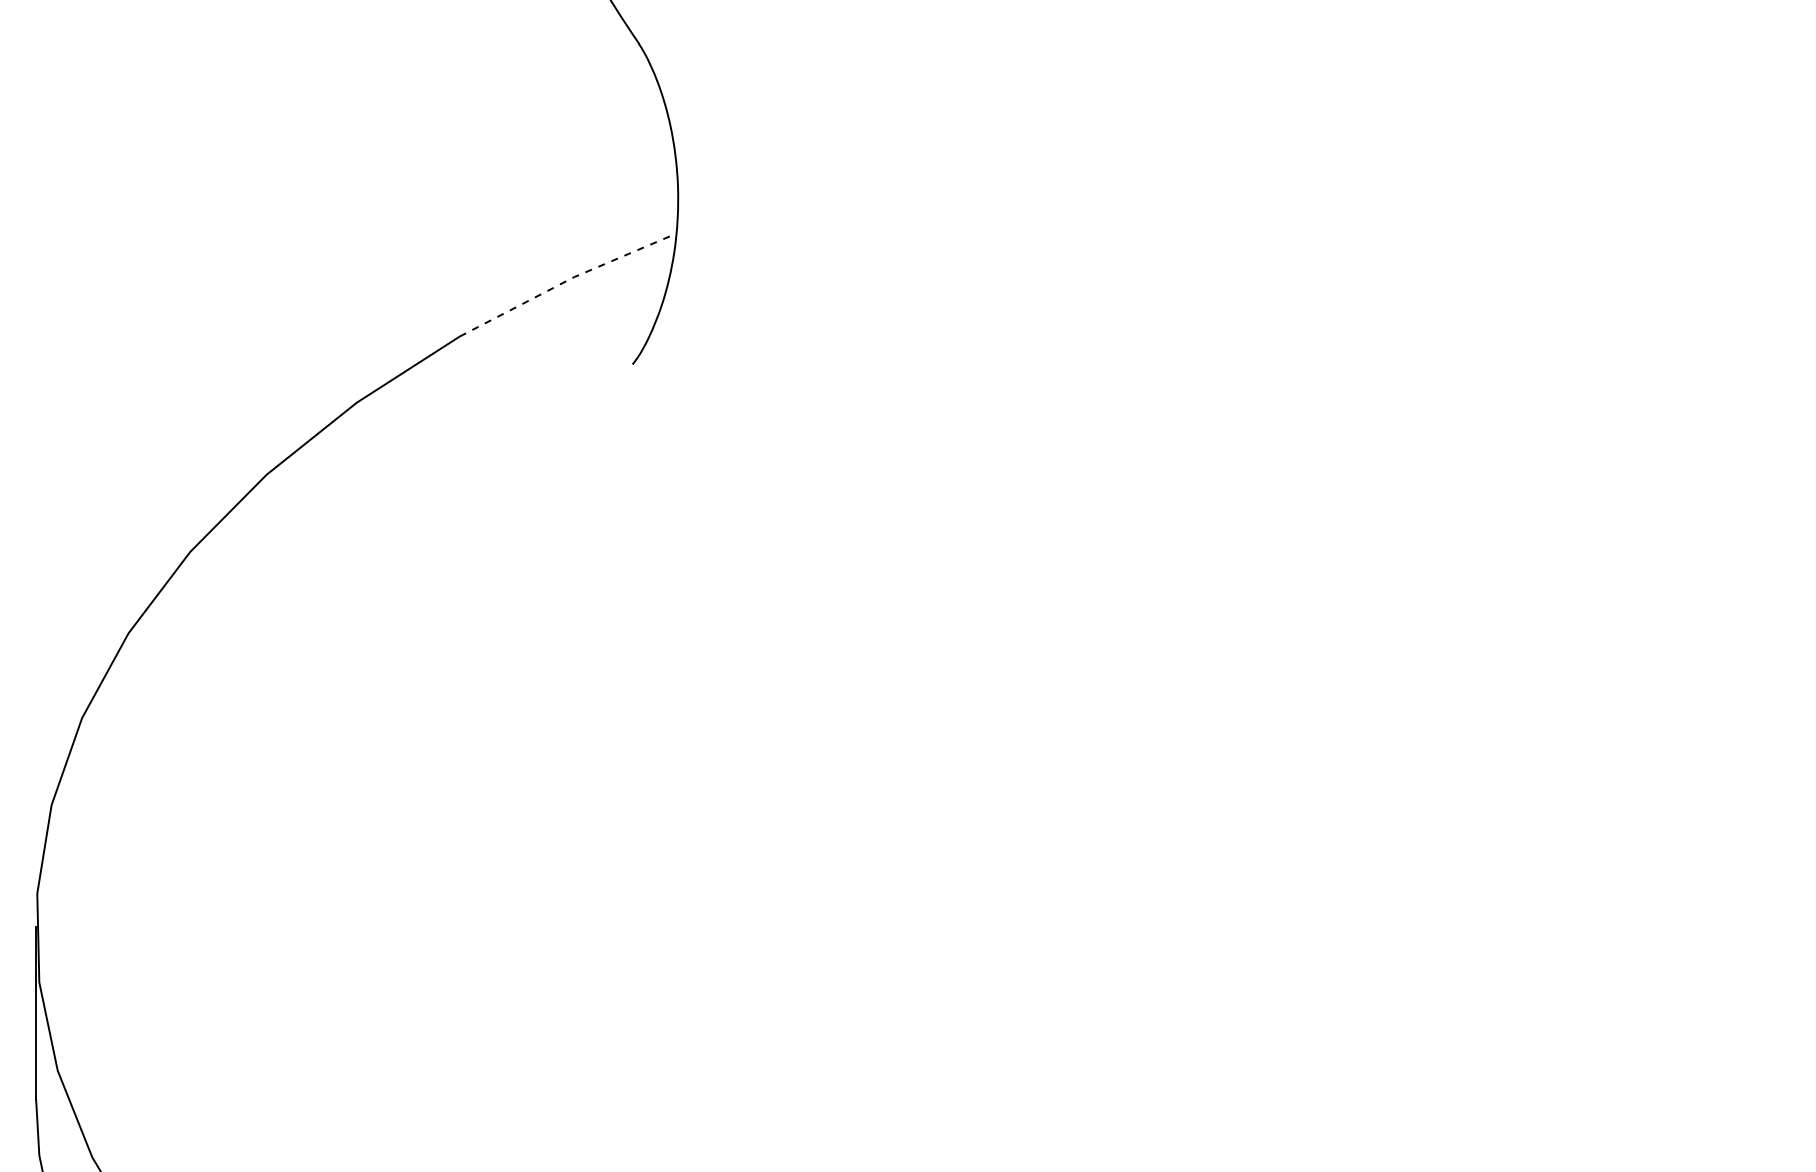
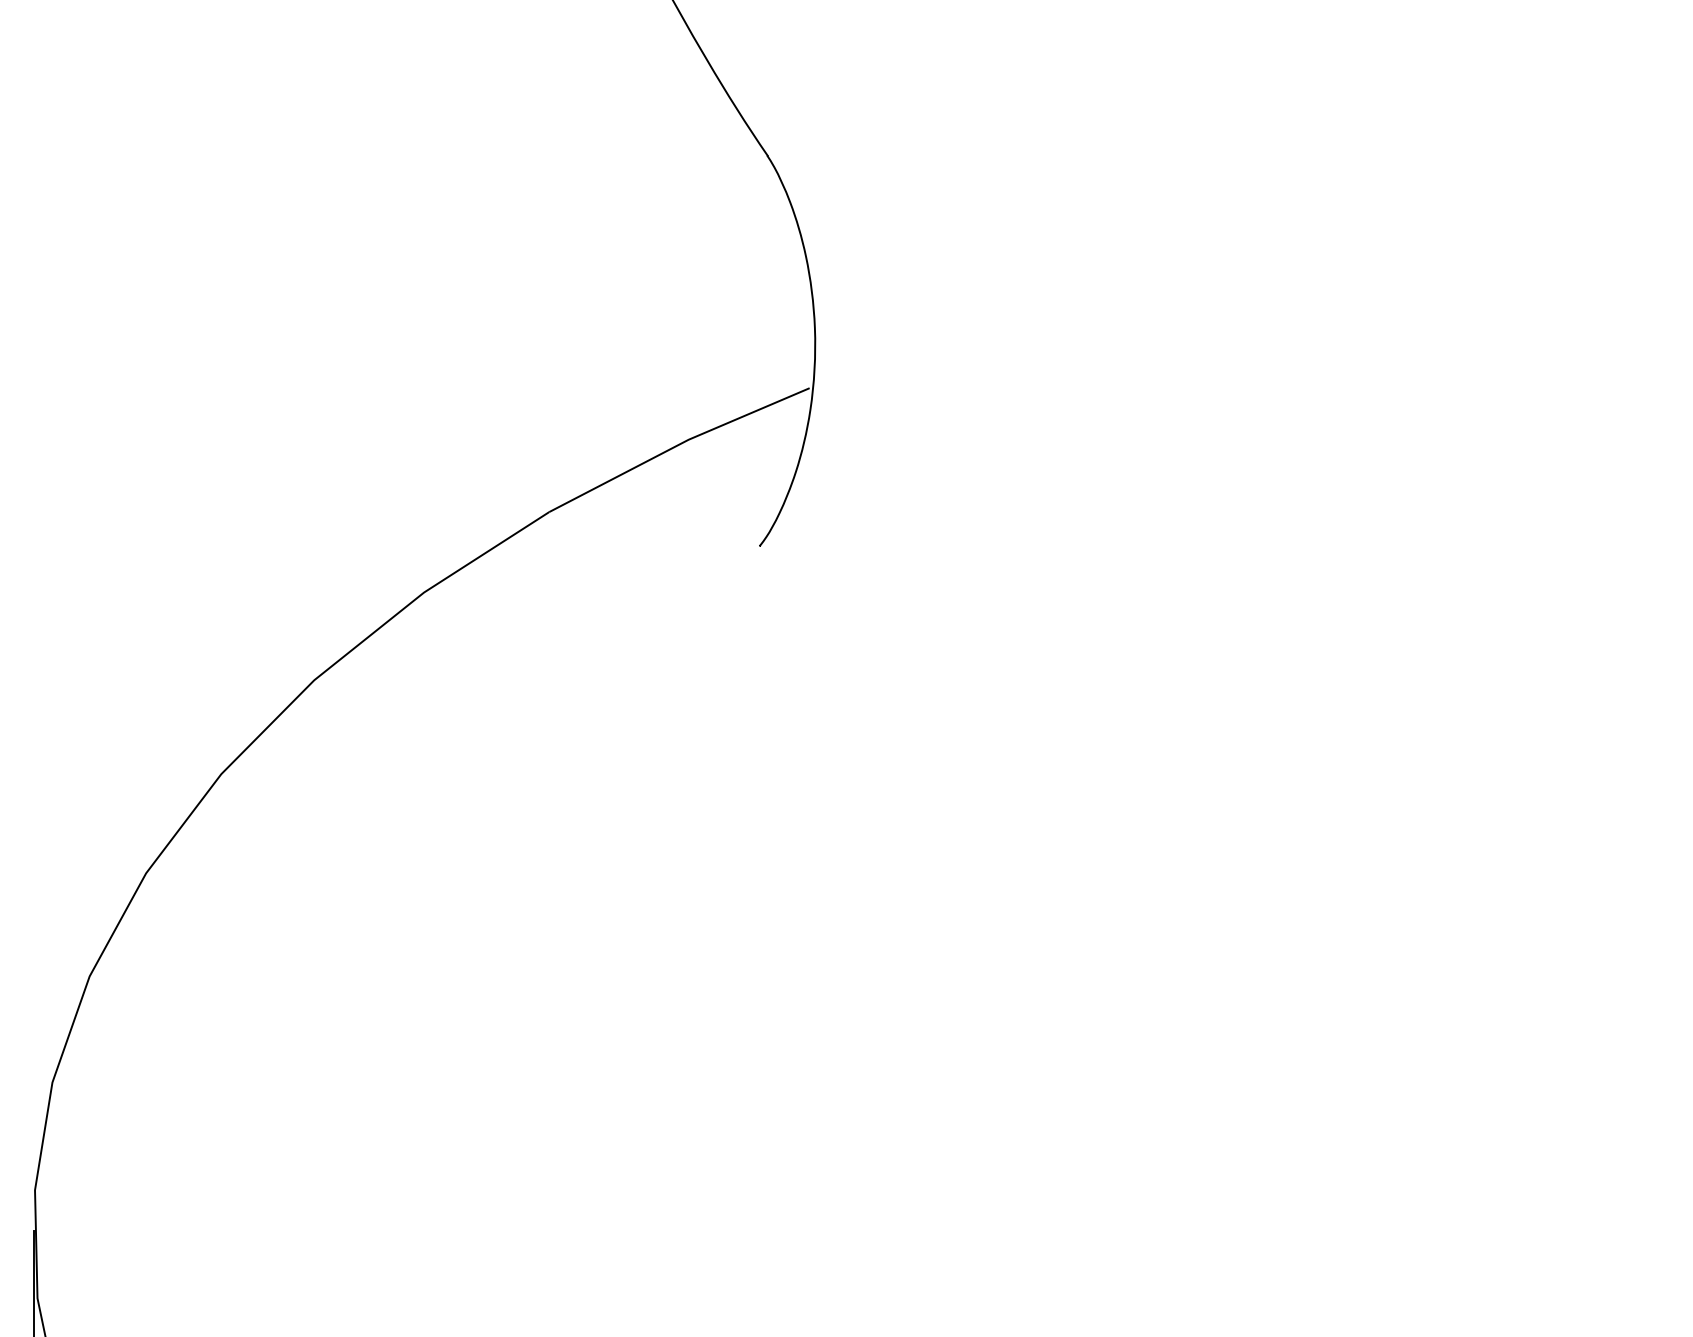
line: (565, 281) -> (678, 445), dashed -> solid

